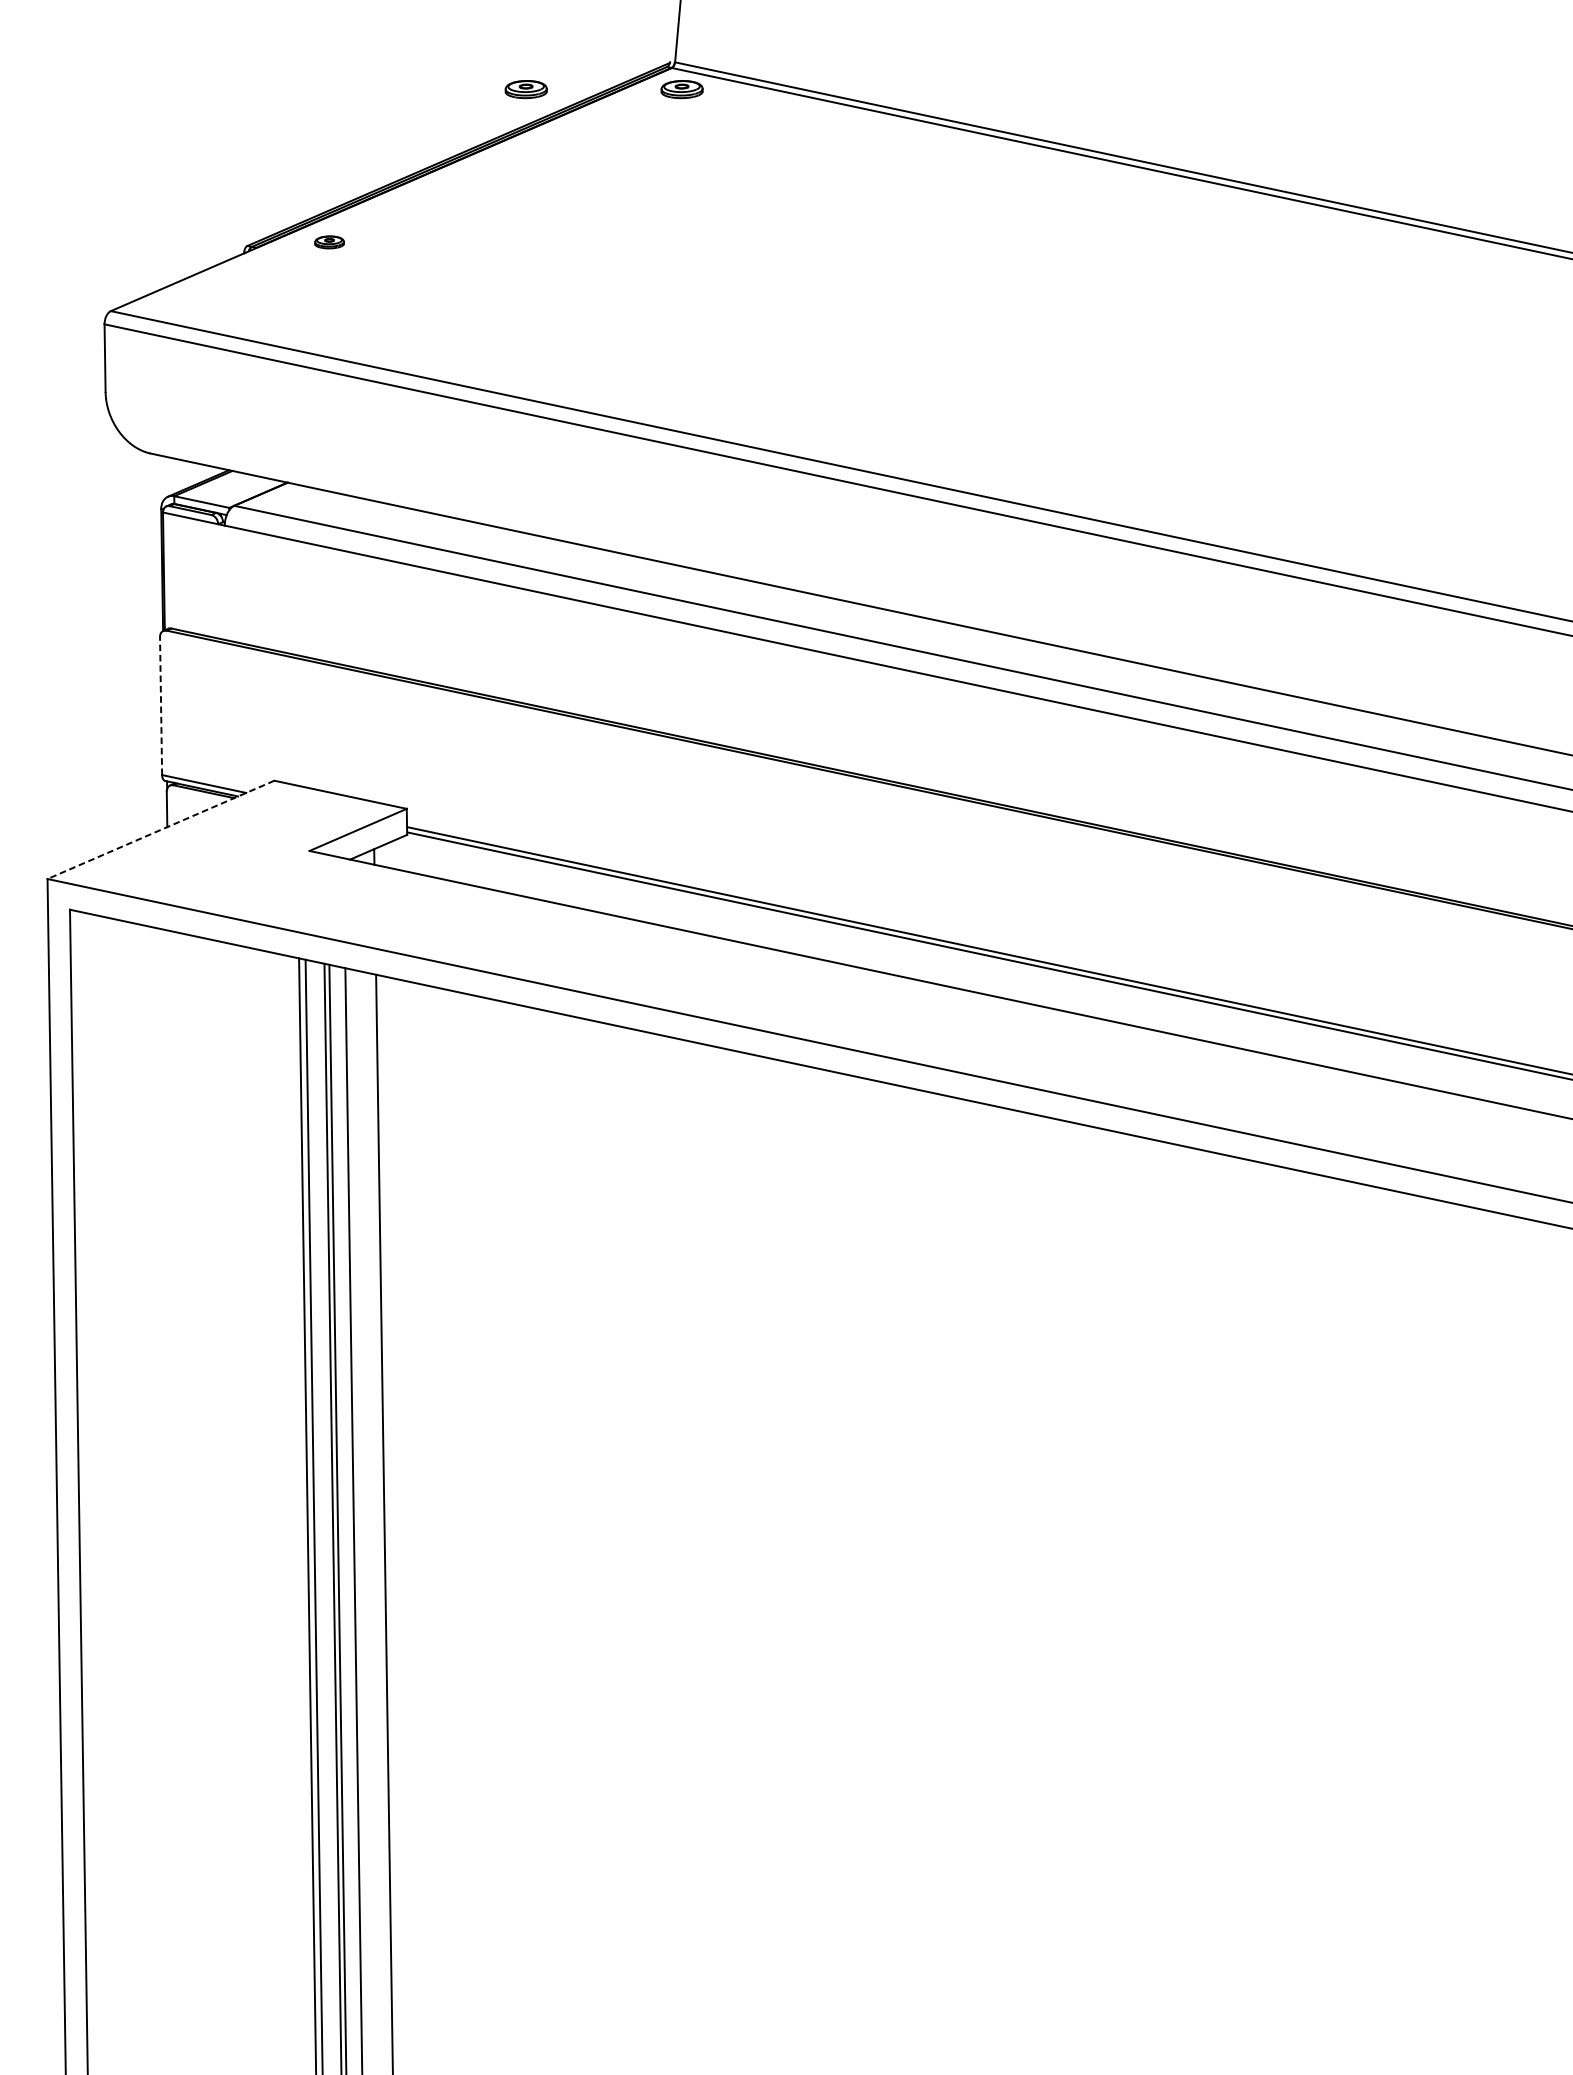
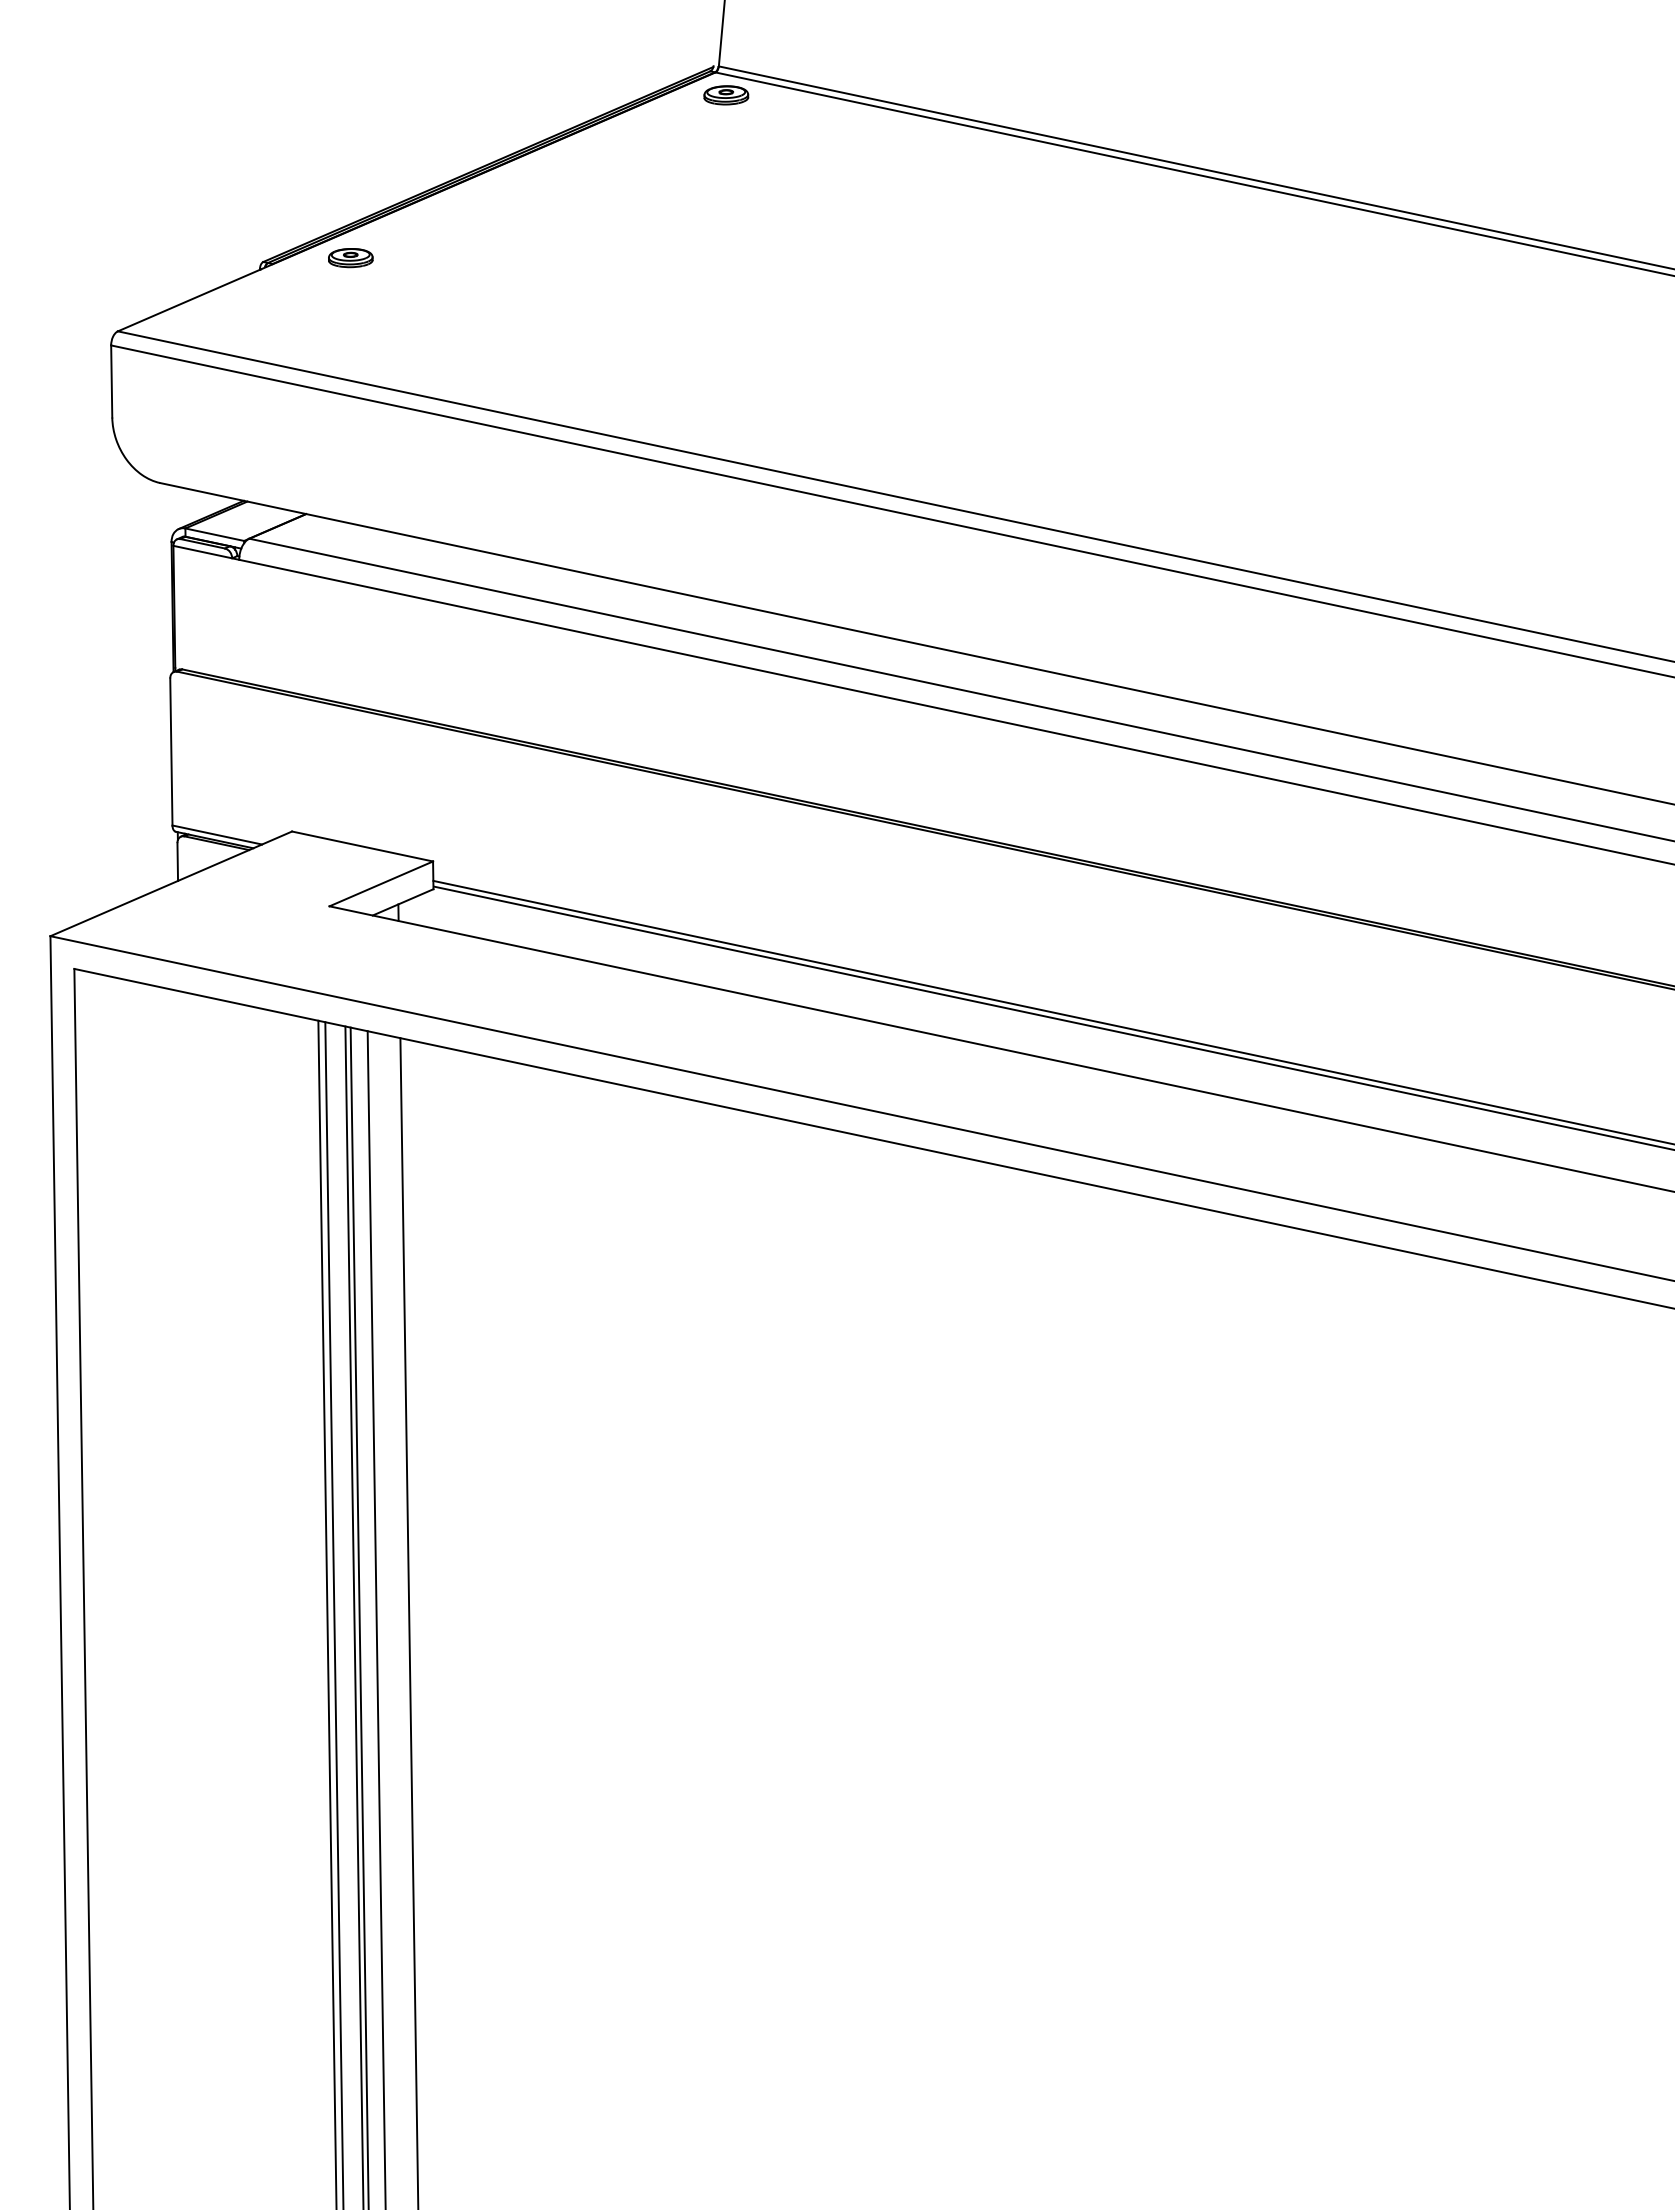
part: (526, 89) -> (560, 95), removed
part: (329, 242) -> (350, 258), size x1.43
line: (161, 705) -> (171, 751), dashed -> solid
line: (161, 829) -> (171, 883), dashed -> solid

